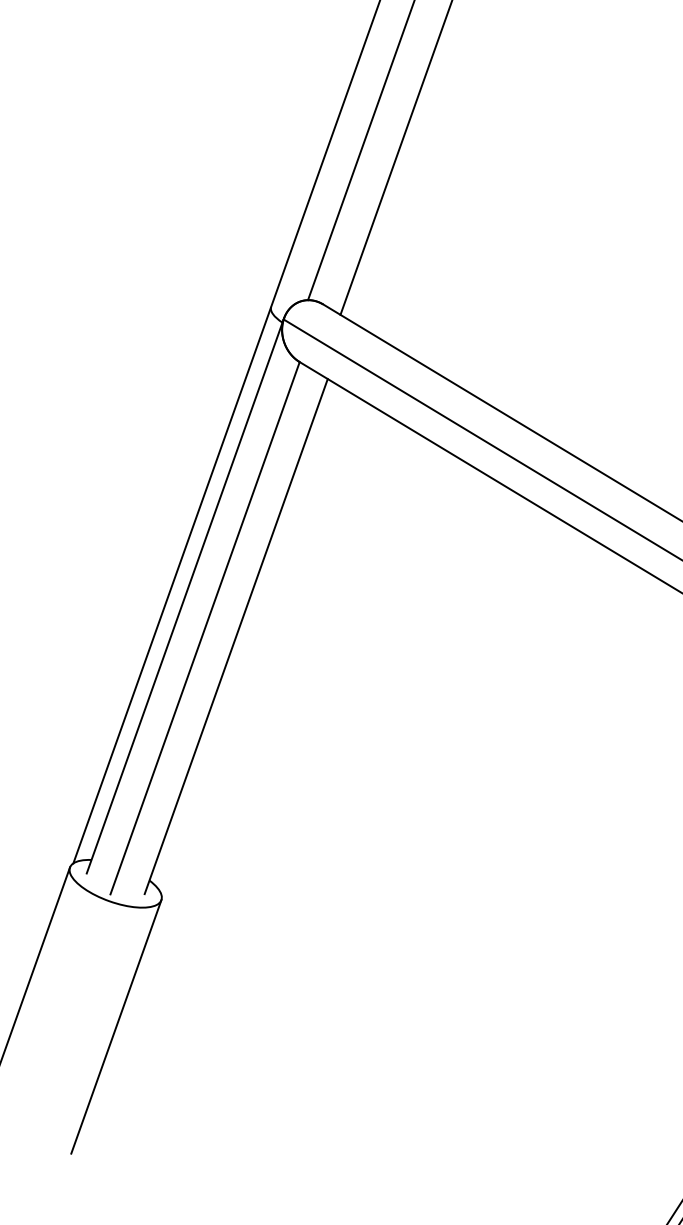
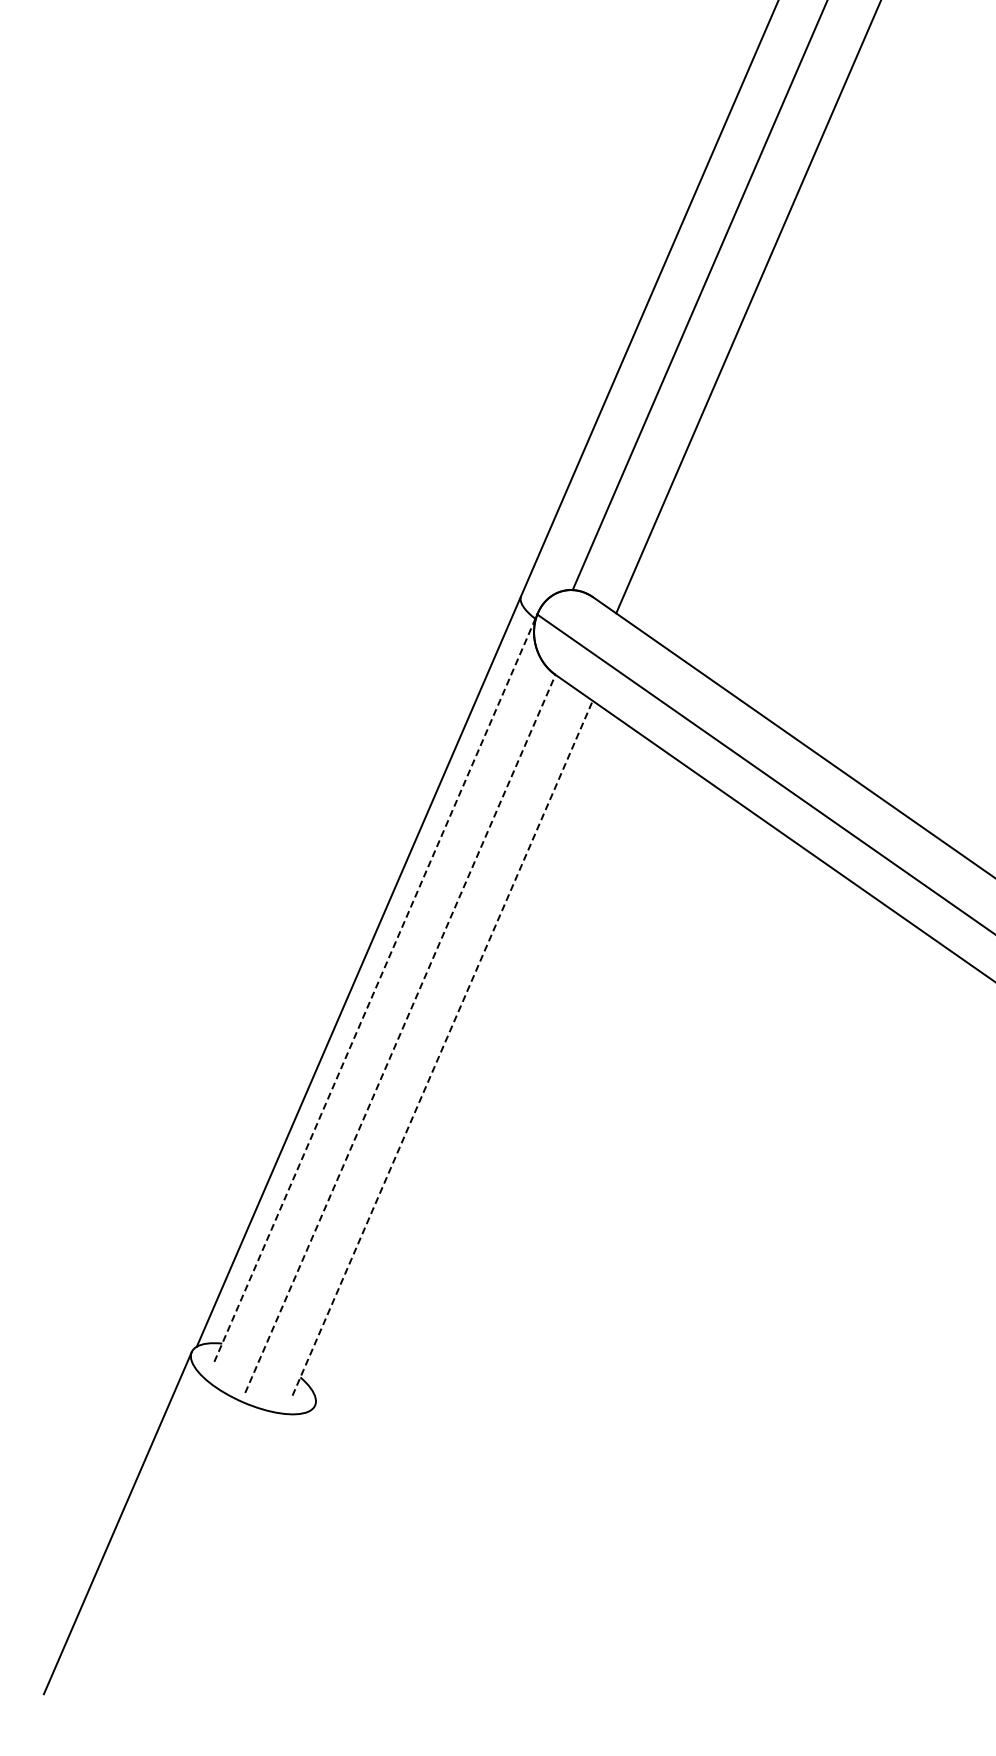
line: (185, 595) -> (376, 987), solid -> dashed
line: (205, 627) -> (400, 1033), solid -> dashed
line: (236, 636) -> (442, 1047), solid -> dashed
line: (116, 1026) -> (241, 1576), removed

